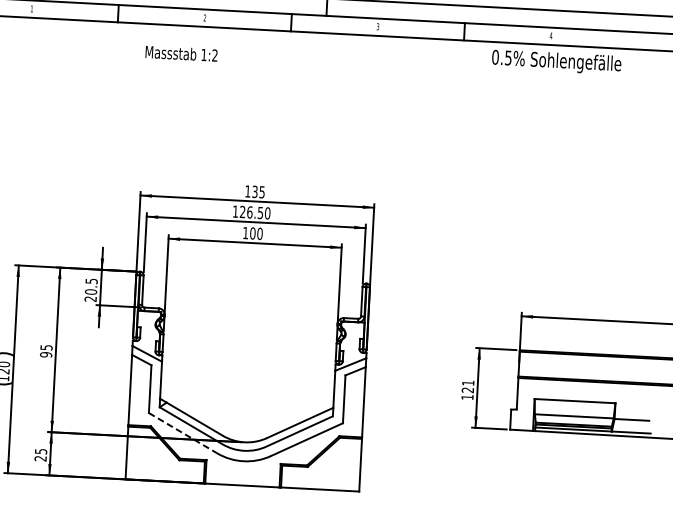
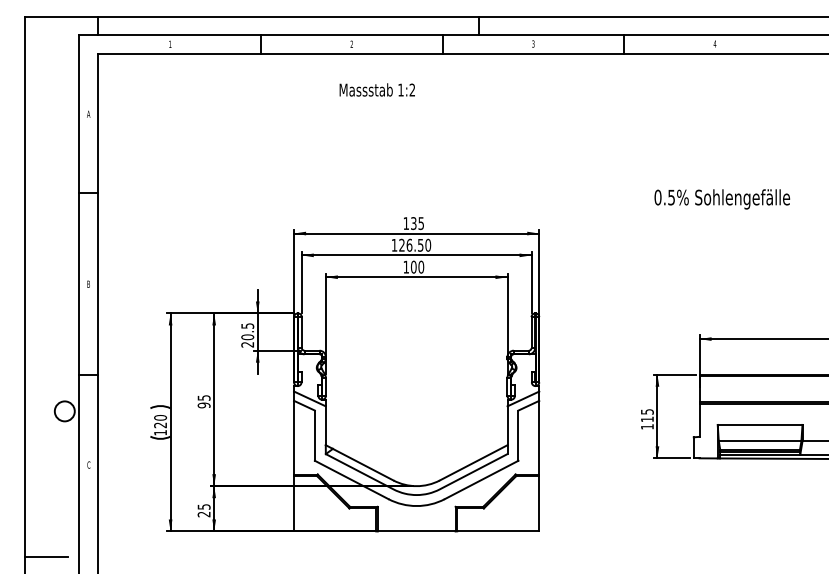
text: (180, 53) -> (376, 89), moved
text: (556, 62) -> (722, 199), moved
text: (467, 386) -> (646, 415), 121 -> 115
line: (182, 432) -> (351, 479), dashed -> solid

